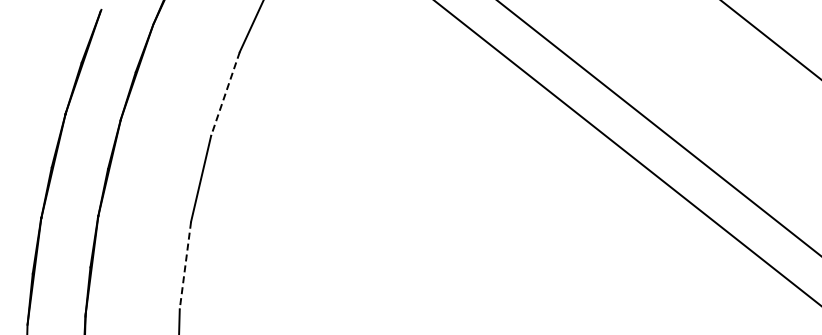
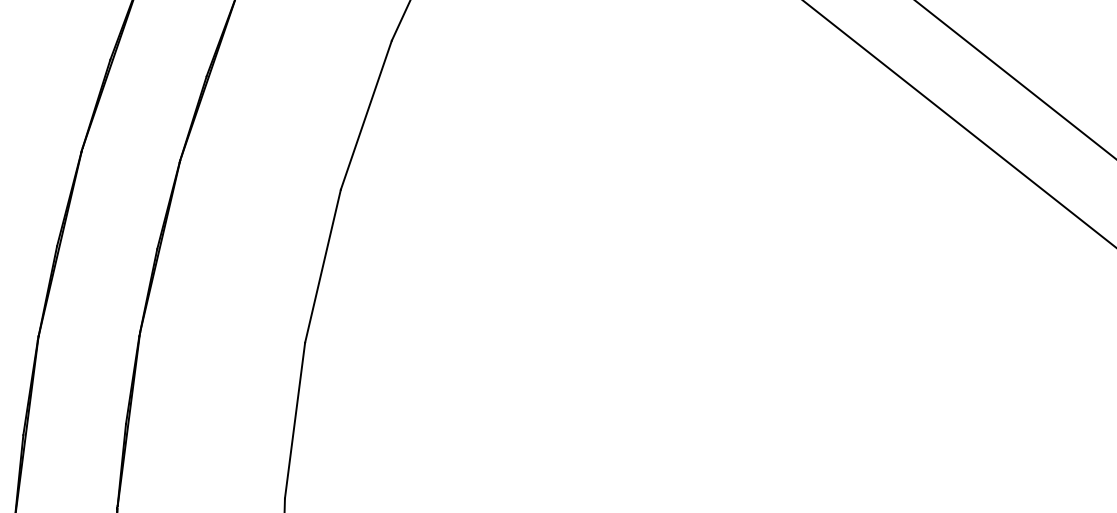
line: (225, 94) -> (366, 116), dashed -> solid
line: (185, 266) -> (295, 422), dashed -> solid

